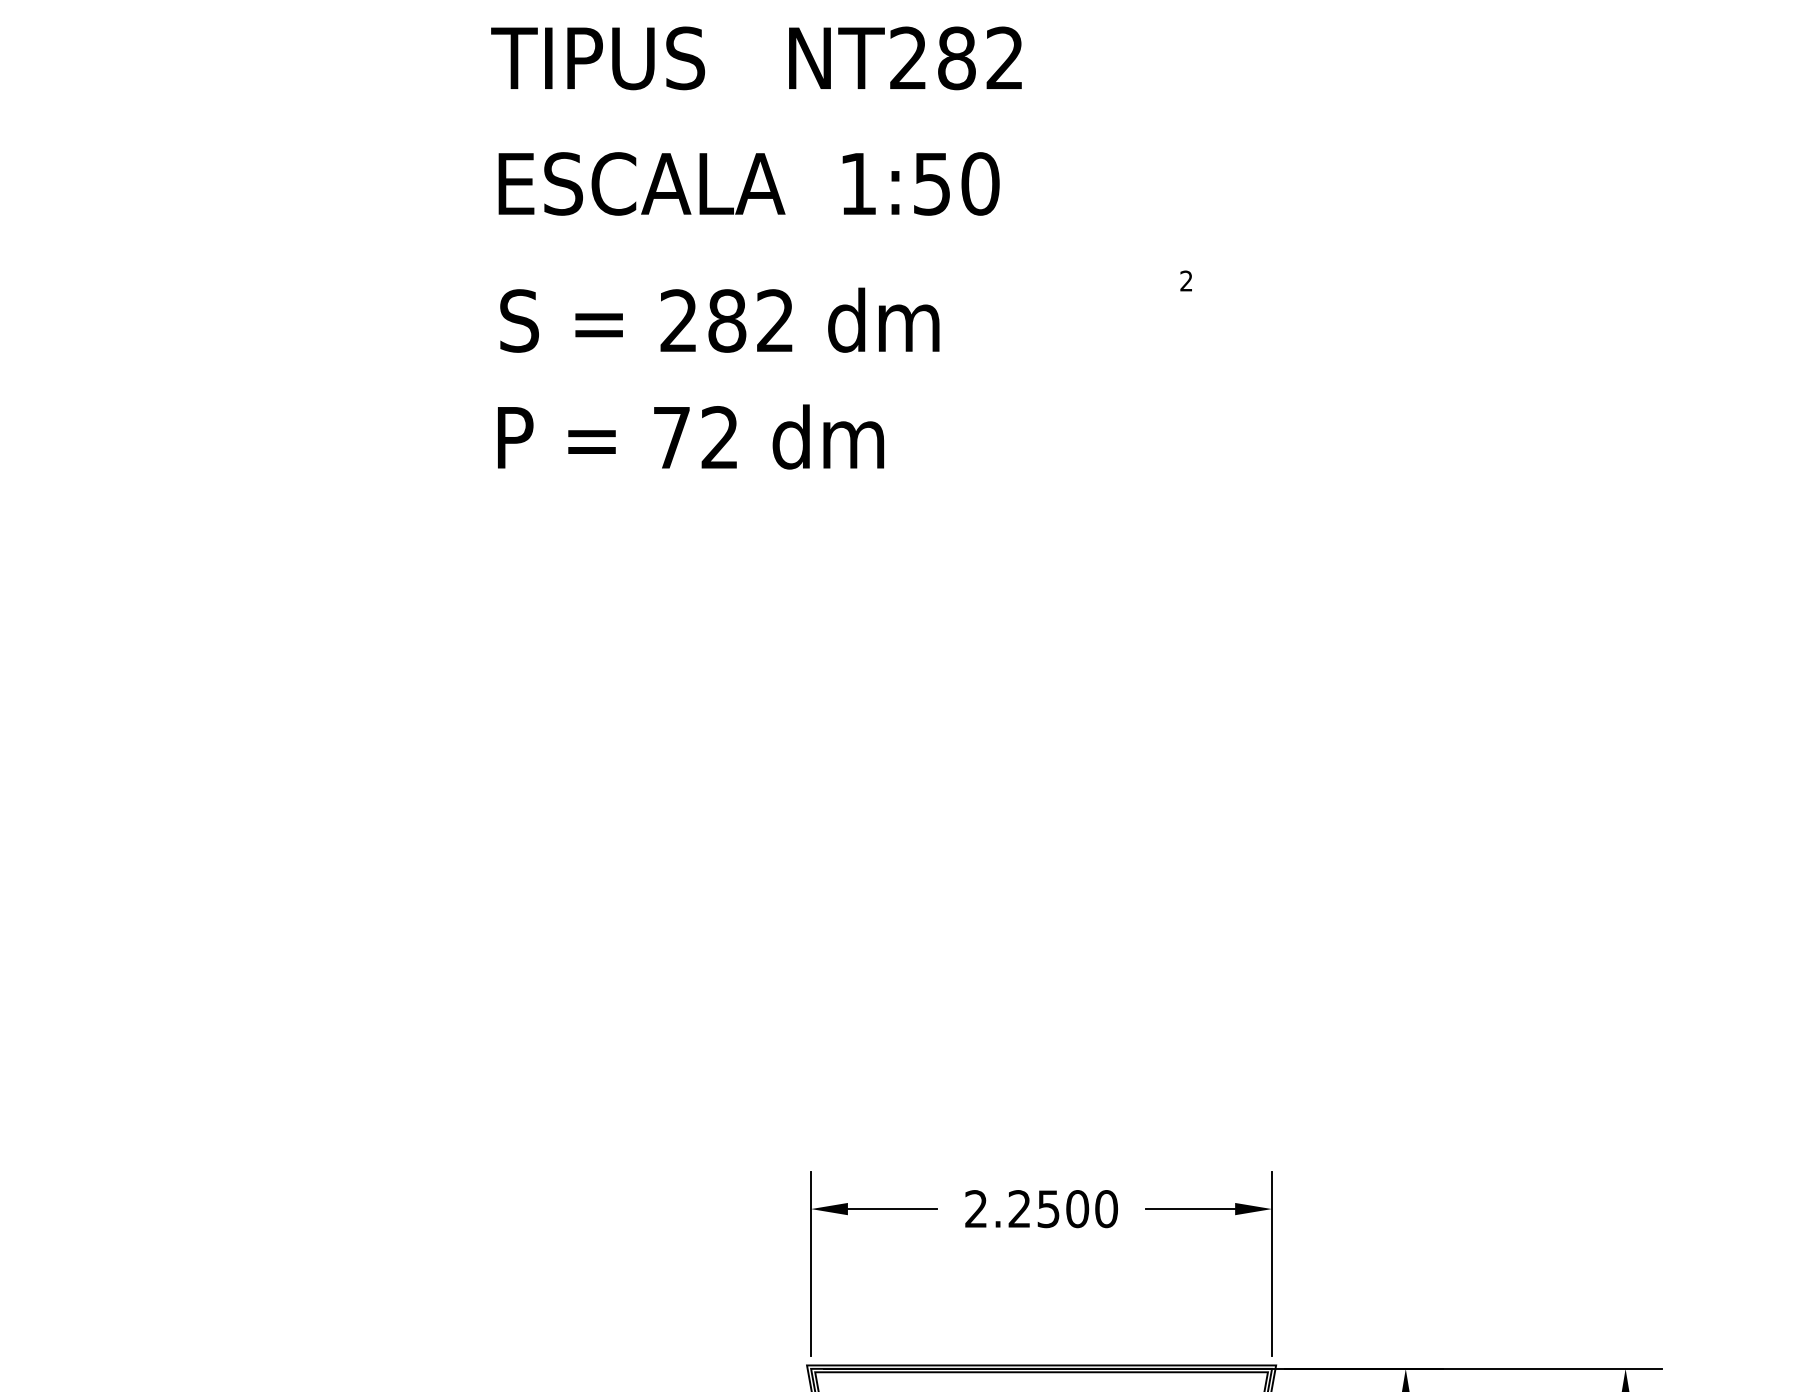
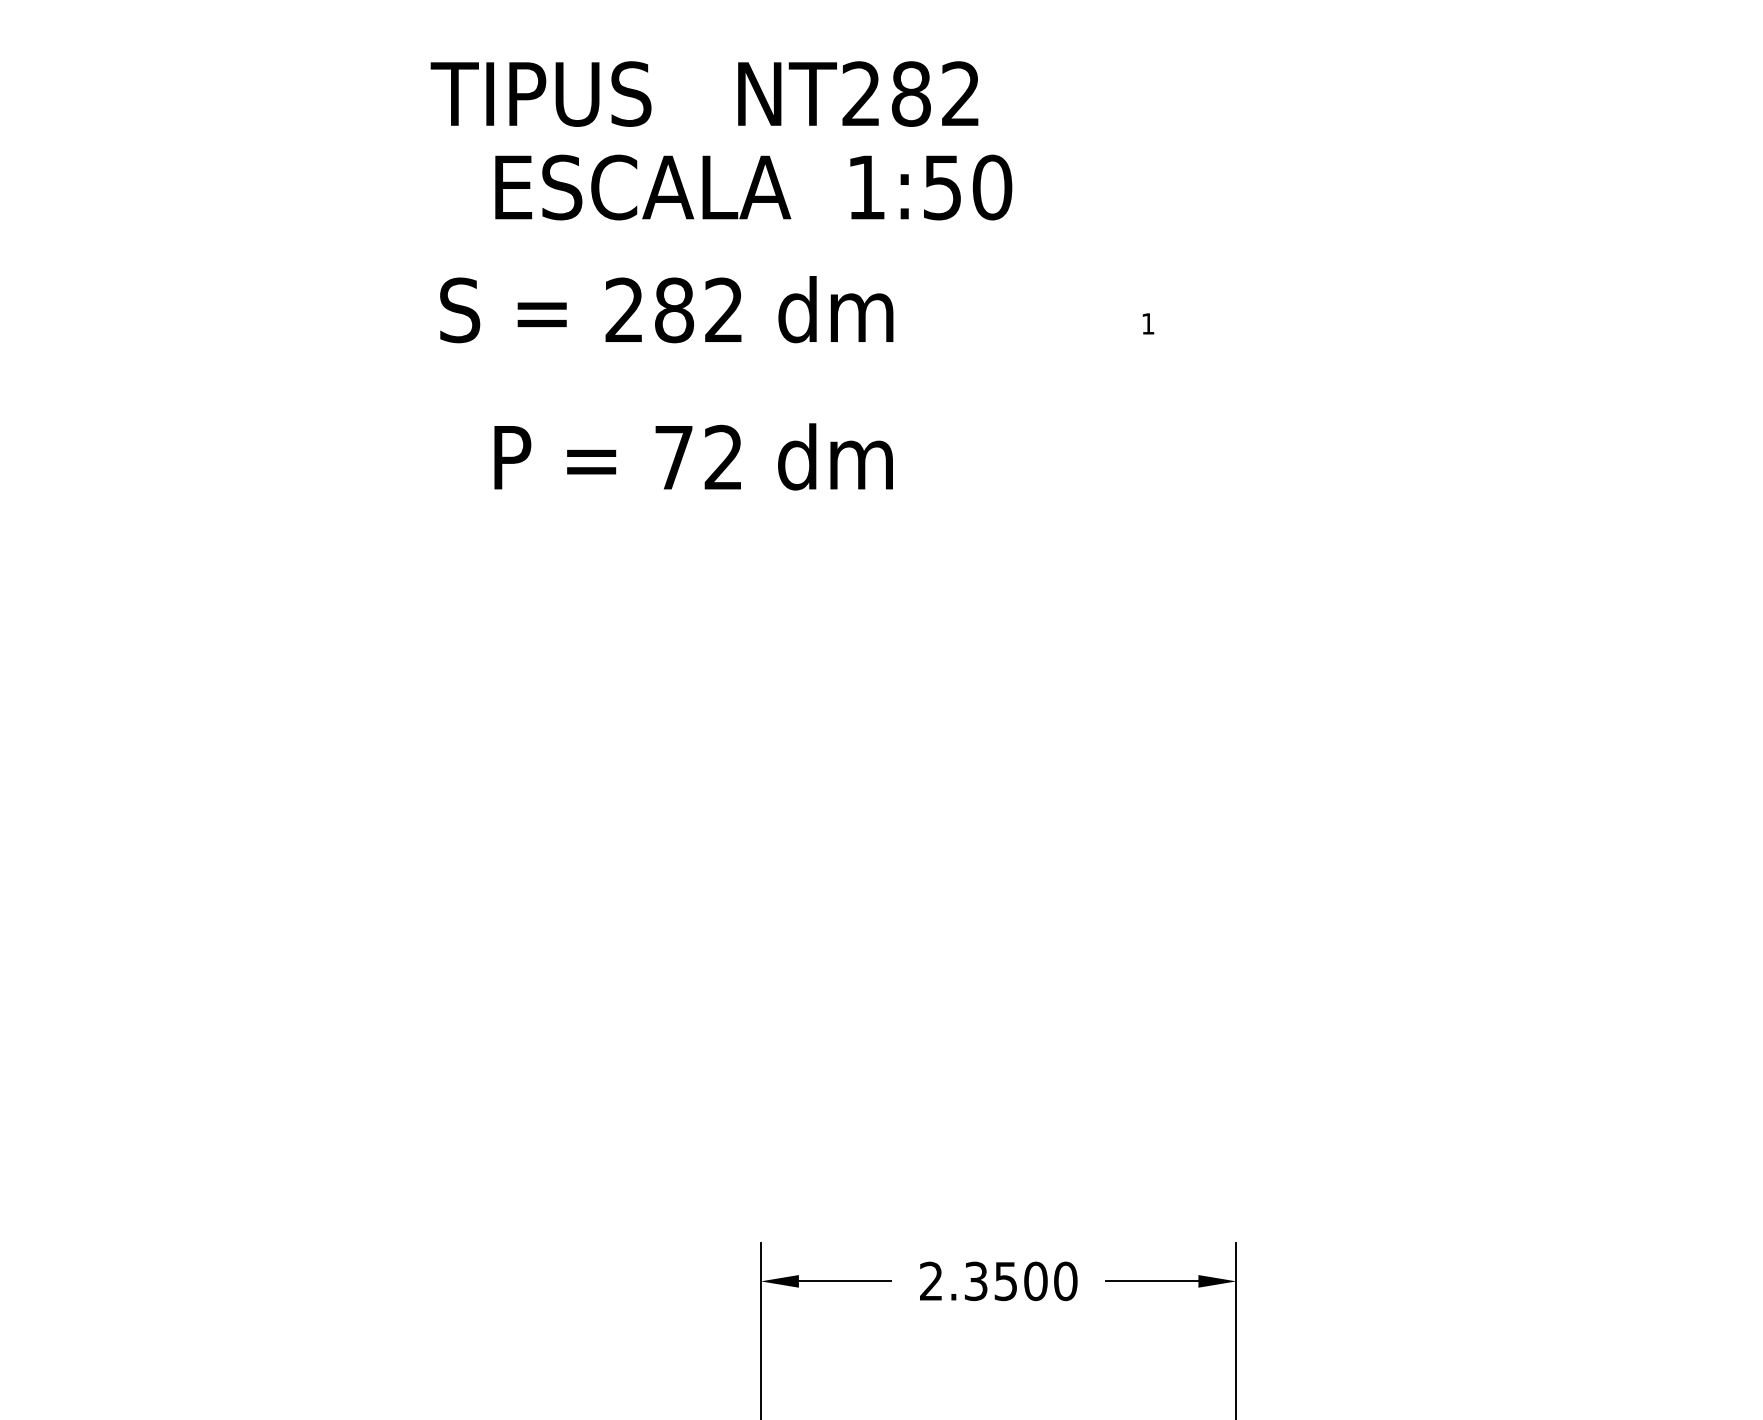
text: (748, 183) -> (753, 187), moved
text: (1186, 280) -> (1148, 323), 2 -> 1
text: (719, 319) -> (666, 308), moved
text: (690, 436) -> (693, 456), moved
text: (1019, 1209) -> (975, 1281), 2.2500 -> 2.3500

